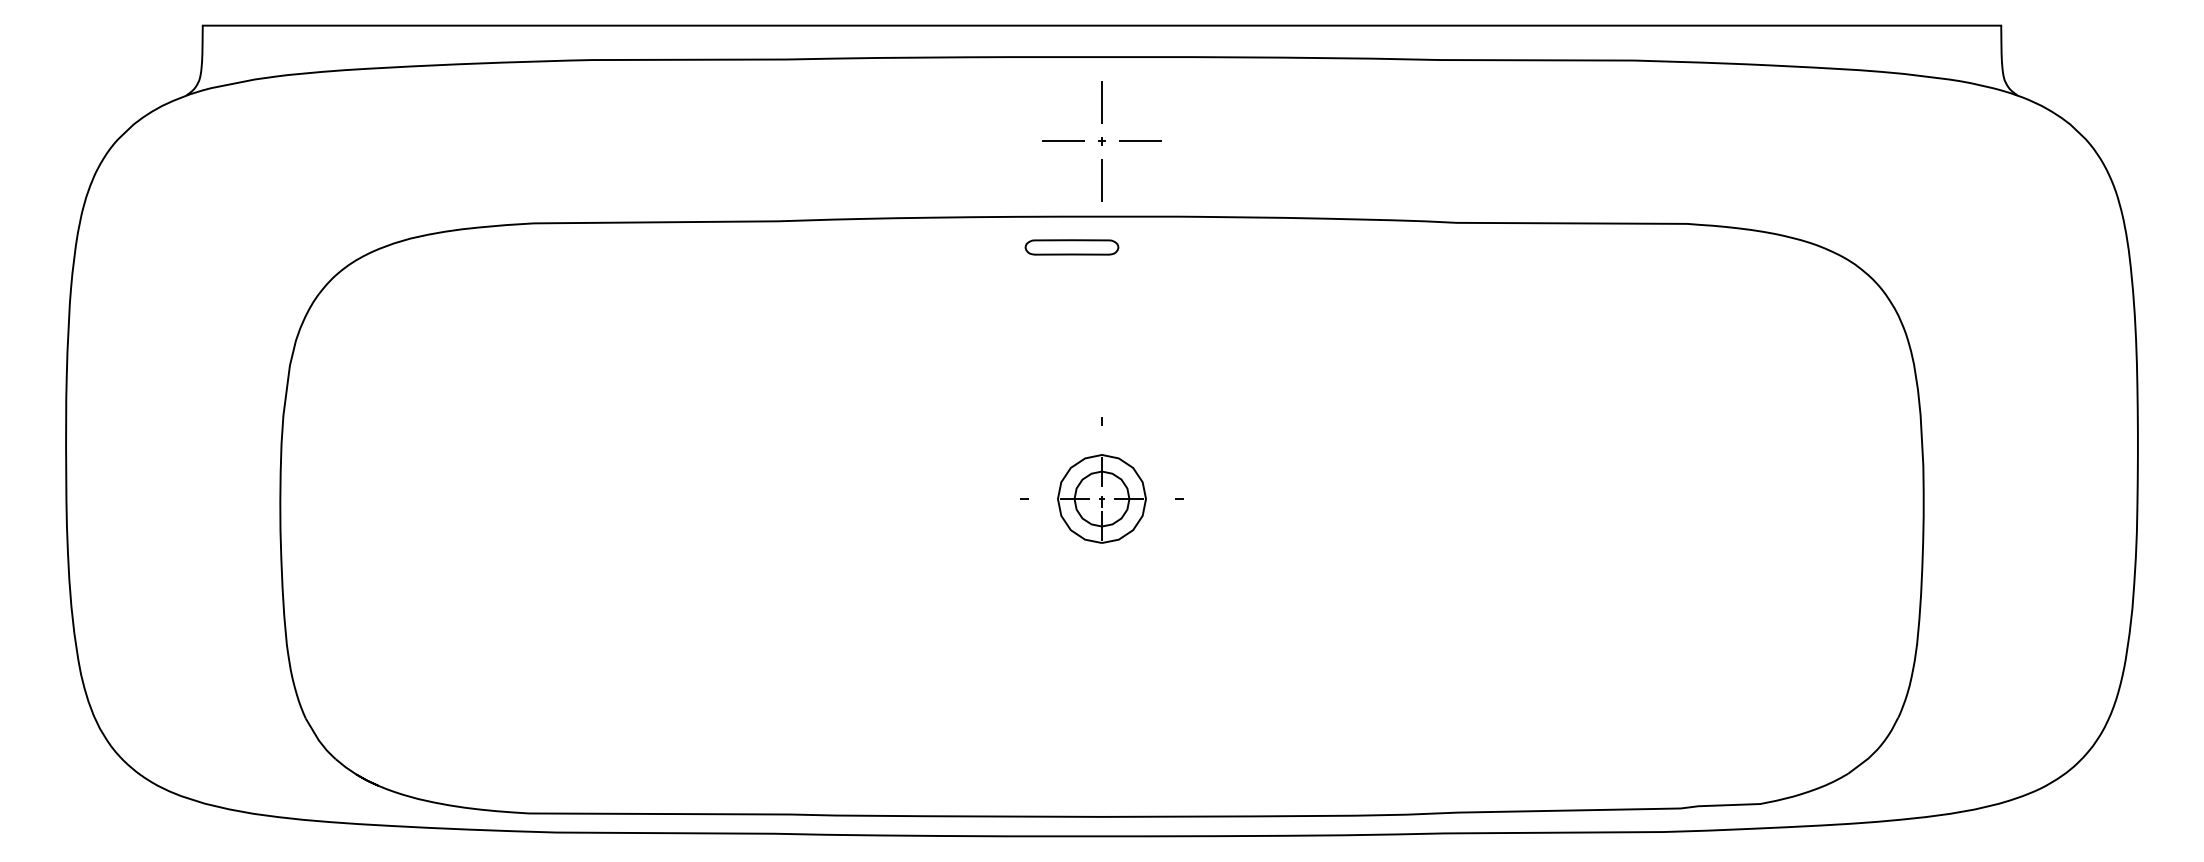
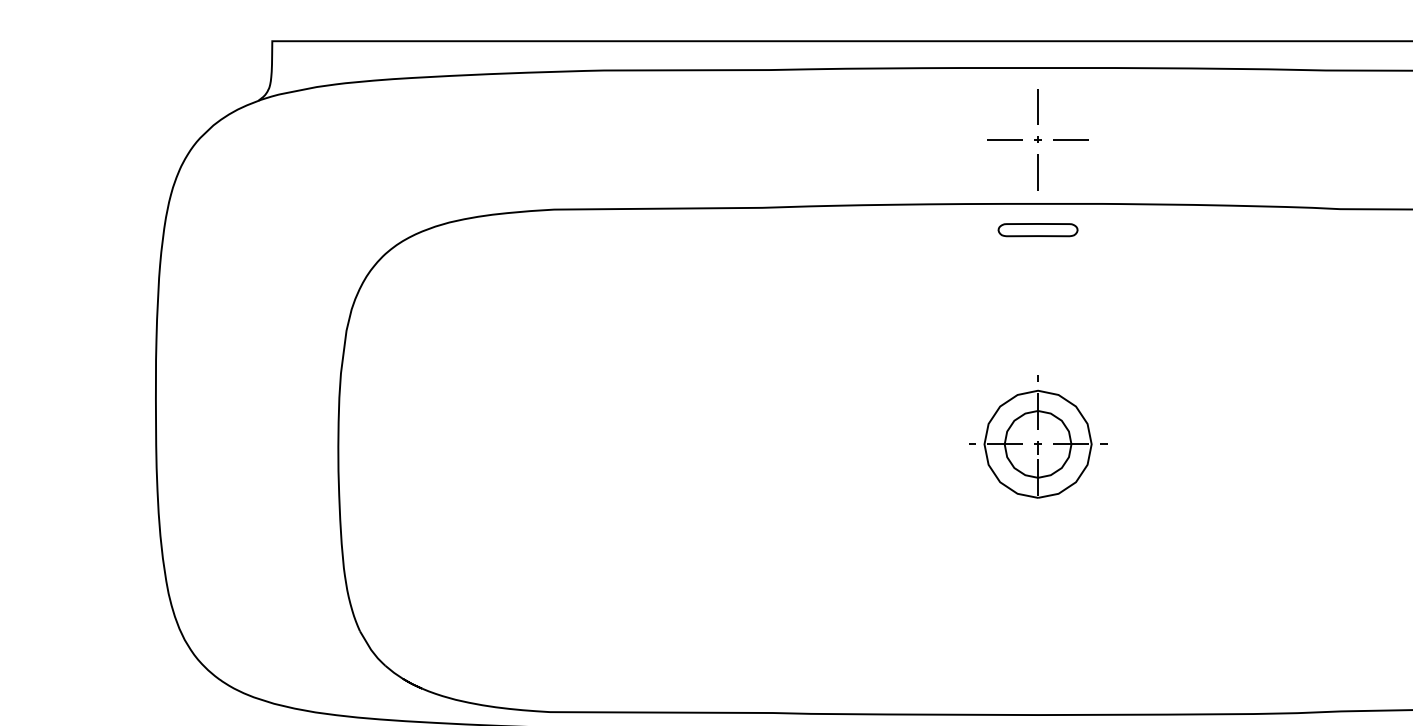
part: (1071, 247) -> (1037, 230), moved
part: (1101, 498) -> (1037, 443), size x1.43

